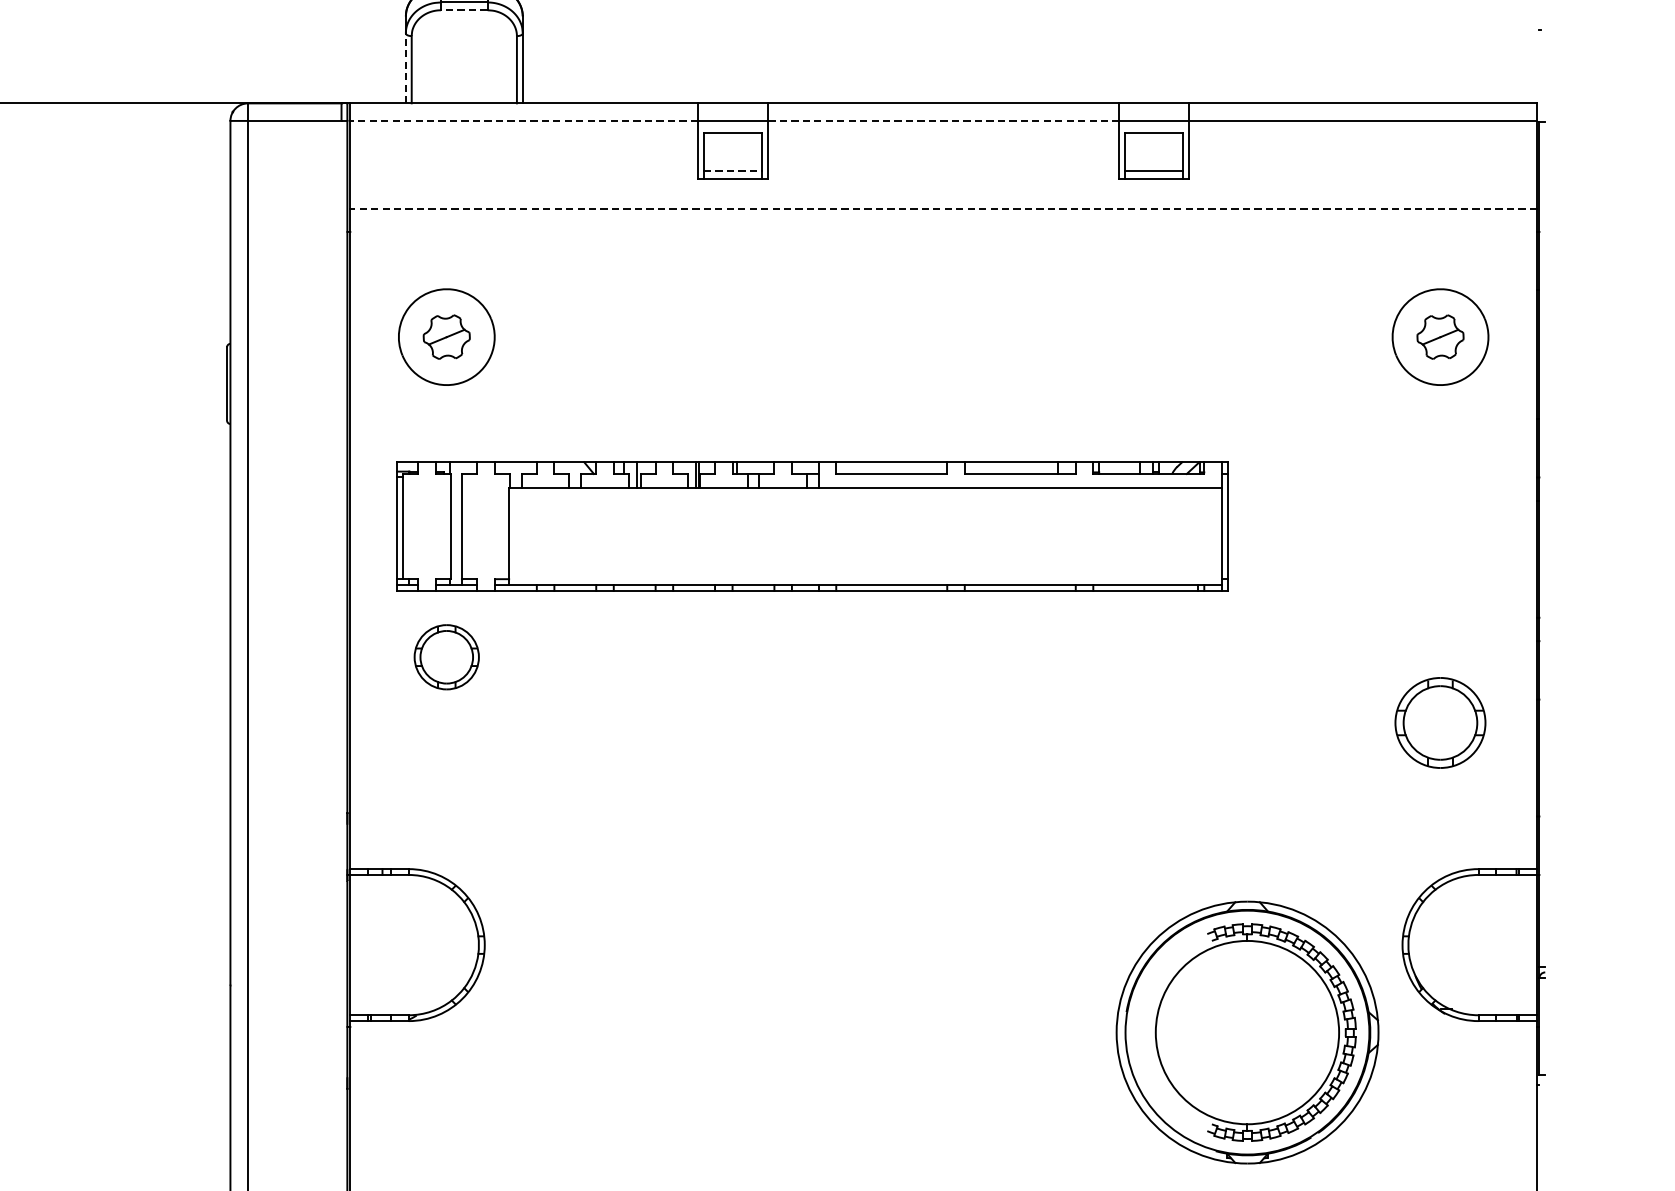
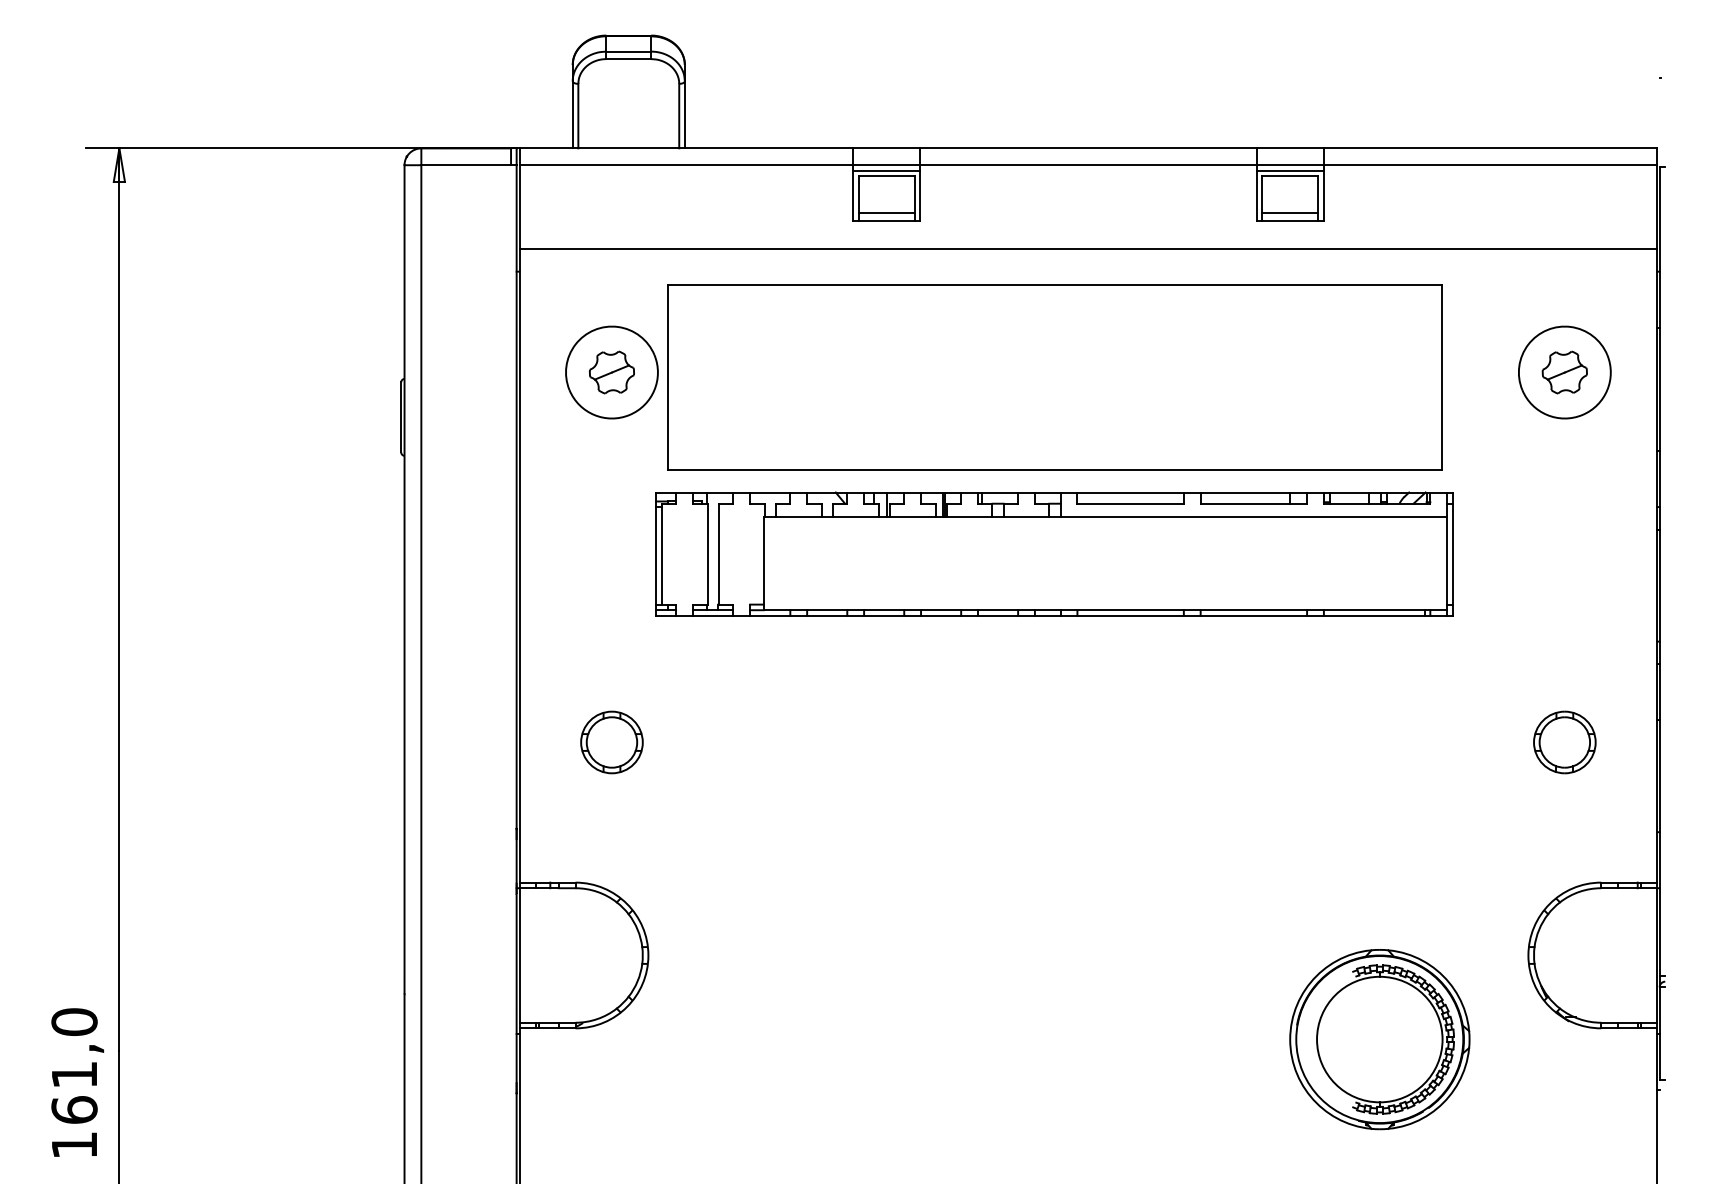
line: (464, 10) -> (628, 59), dashed -> solid
line: (405, 68) -> (572, 114), dashed -> solid
line: (524, 121) -> (686, 165), dashed -> solid
line: (943, 121) -> (1088, 165), dashed -> solid
line: (733, 126) -> (886, 170), added
line: (1153, 126) -> (1289, 170), added
line: (734, 171) -> (887, 213), dashed -> solid
line: (943, 208) -> (1088, 249), dashed -> solid
part: (908, 342) -> (1054, 377), added
part: (812, 525) -> (1054, 553), moved
part: (446, 657) -> (611, 742), moved
part: (1440, 722) -> (1564, 742), size x0.71
part: (1247, 1032) -> (1379, 1039), size x0.71

